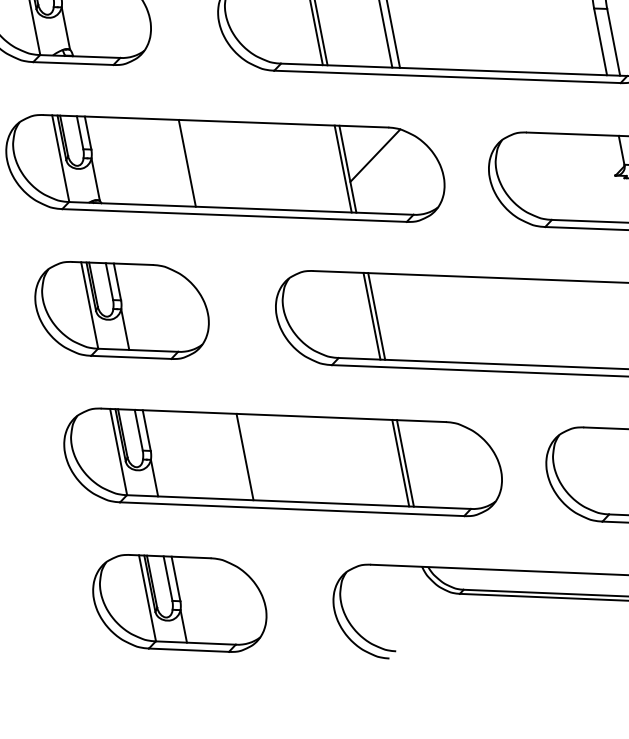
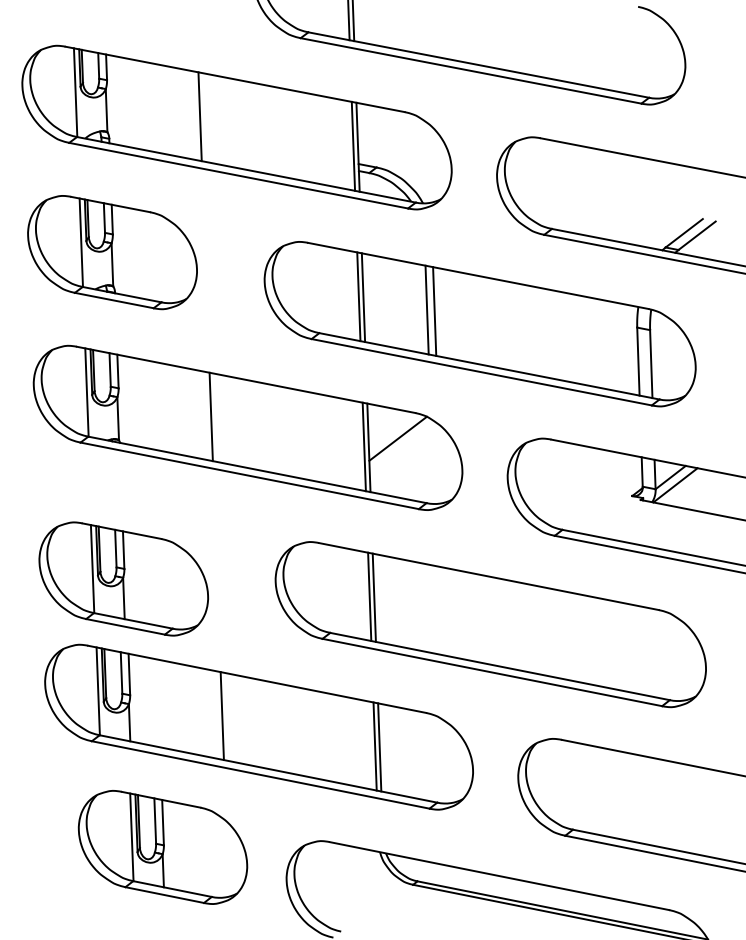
part: (121, 309) -> (123, 578), moved
part: (179, 603) -> (162, 847), moved

